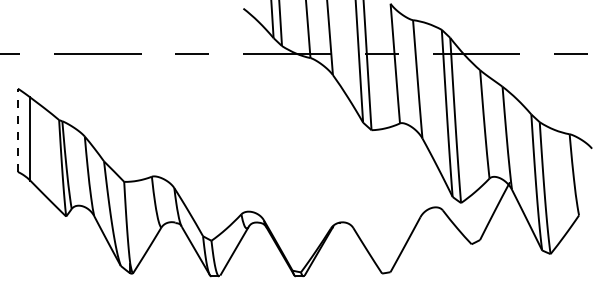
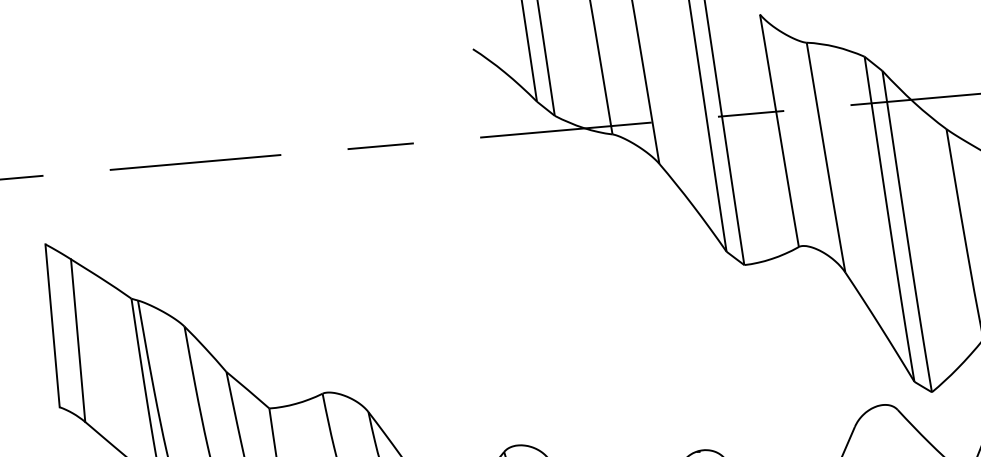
line: (17, 130) -> (51, 326), dashed -> solid

